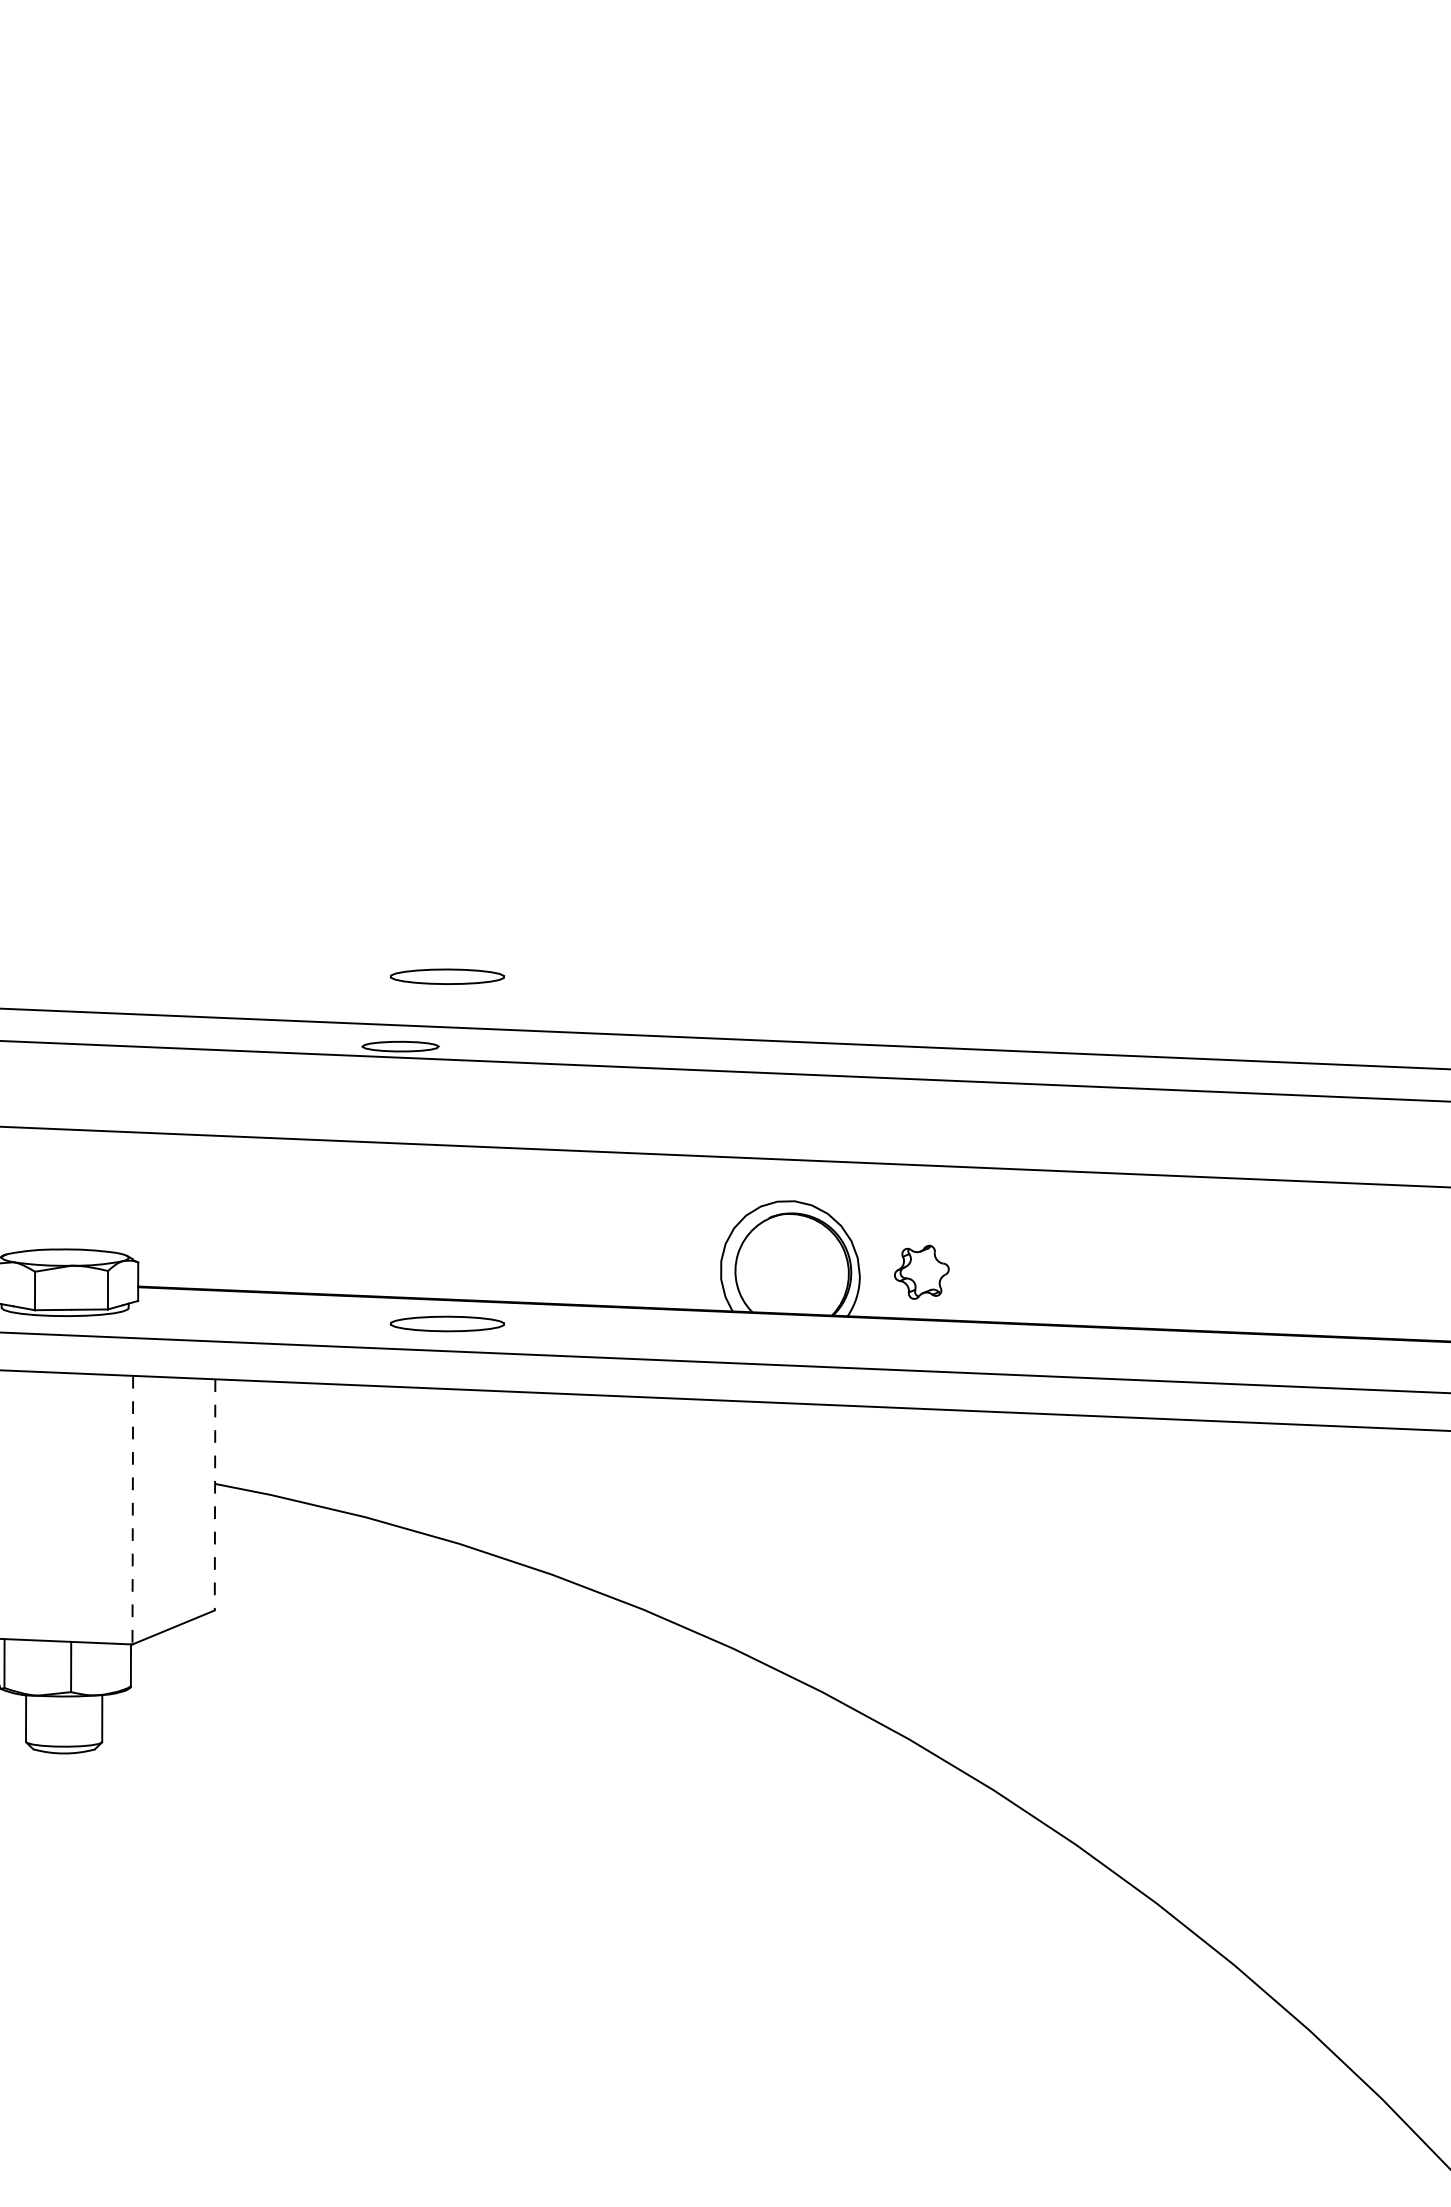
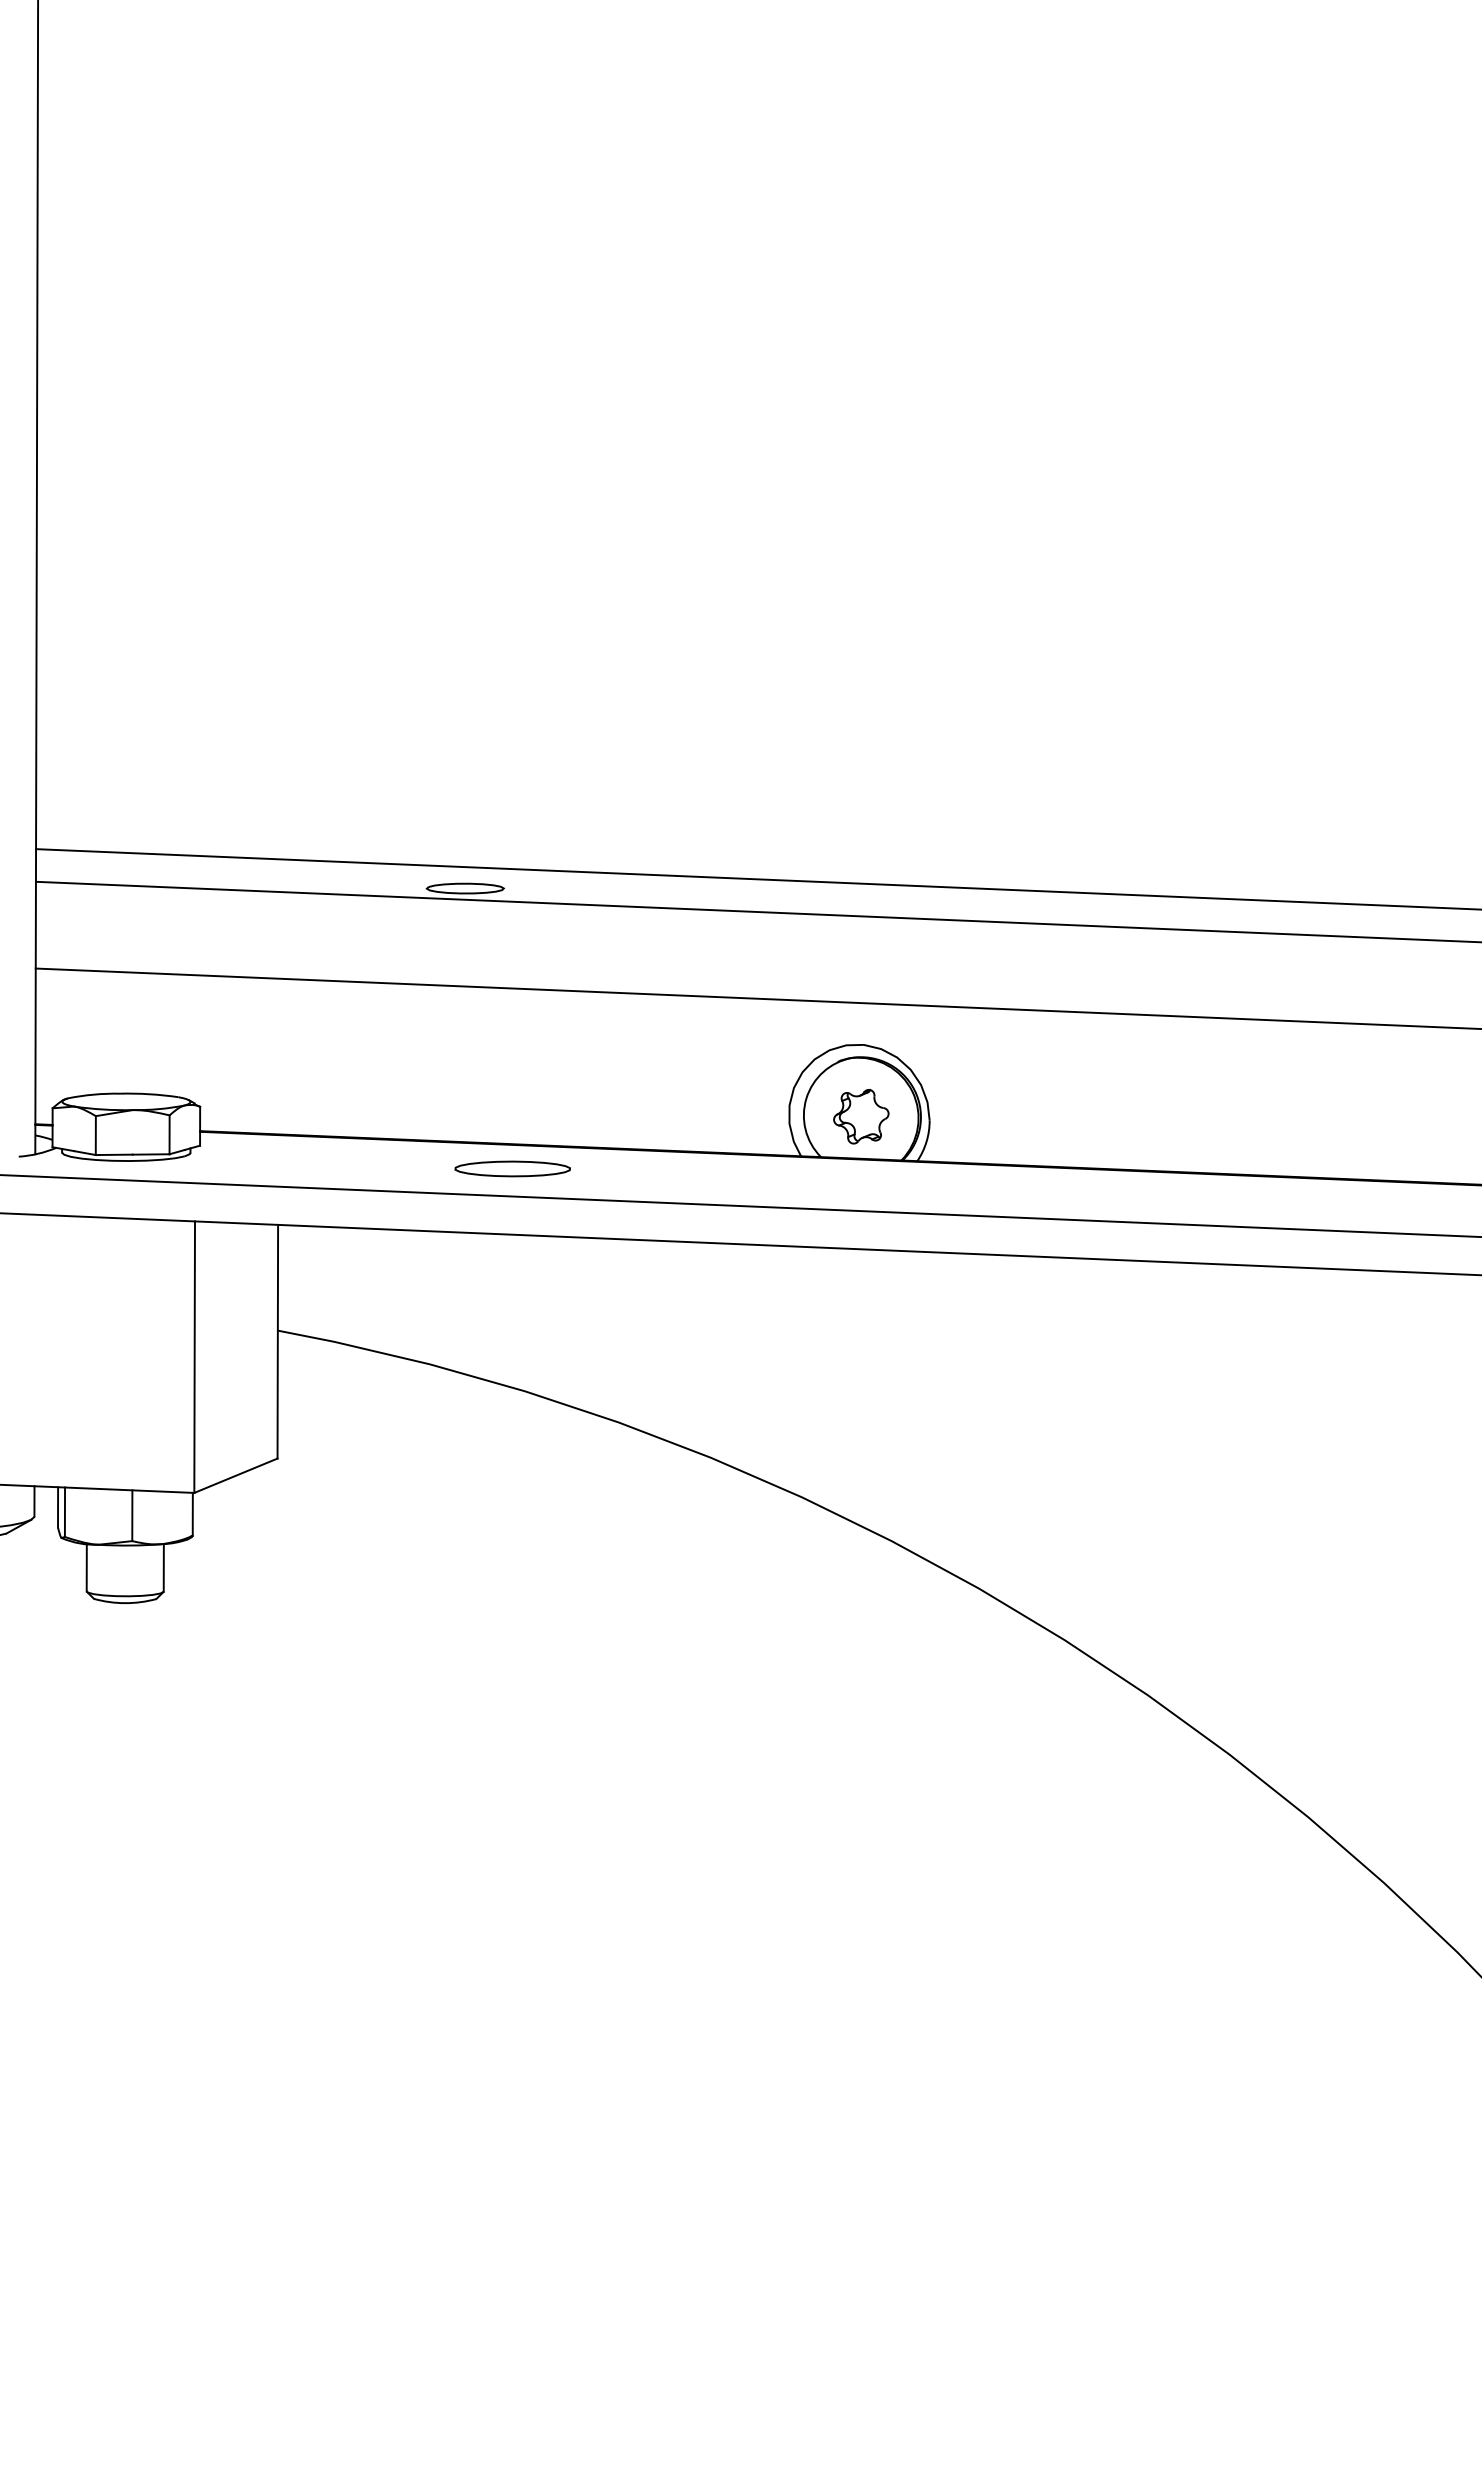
part: (447, 976) -> (512, 817), removed
part: (922, 1272) -> (861, 1116), moved
line: (214, 1494) -> (277, 1341), dashed -> solid
line: (132, 1510) -> (194, 1357), dashed -> solid

